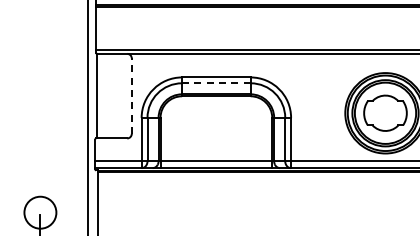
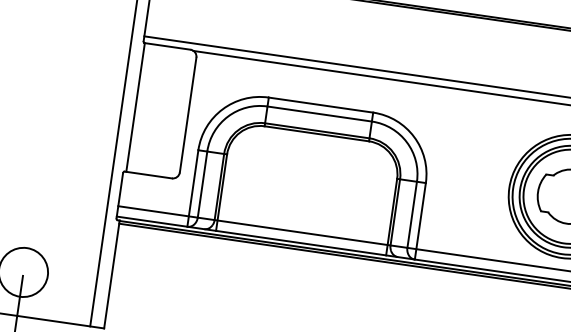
line: (216, 83) -> (319, 114), dashed -> solid
line: (131, 96) -> (187, 115), dashed -> solid

